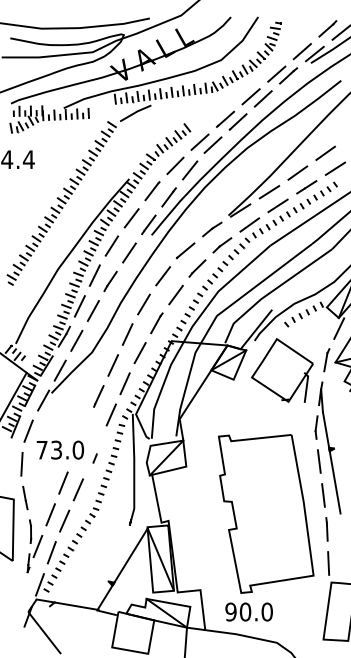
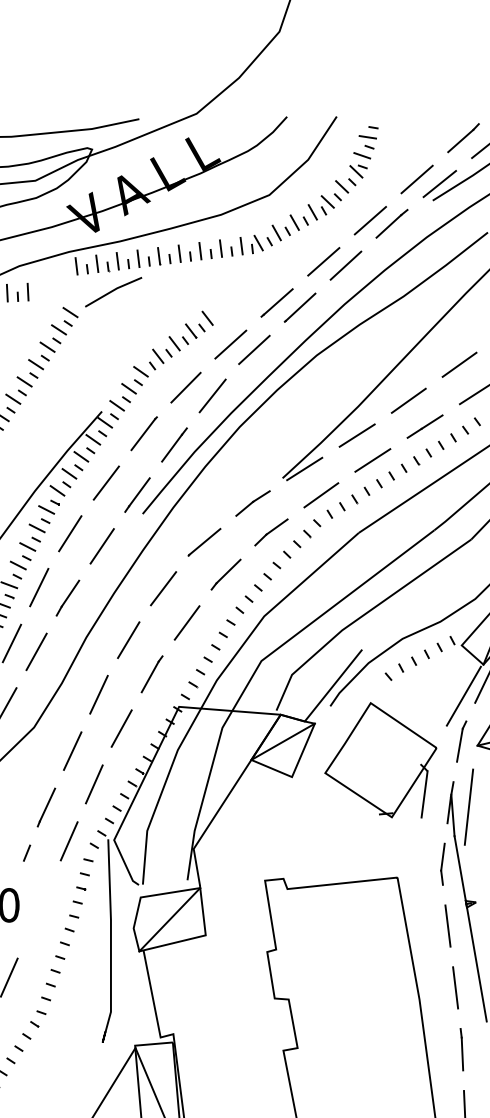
line: (327, 335) -> (462, 696), added
line: (330, 395) -> (468, 805), added
line: (94, 458) -> (25, 853), moved

